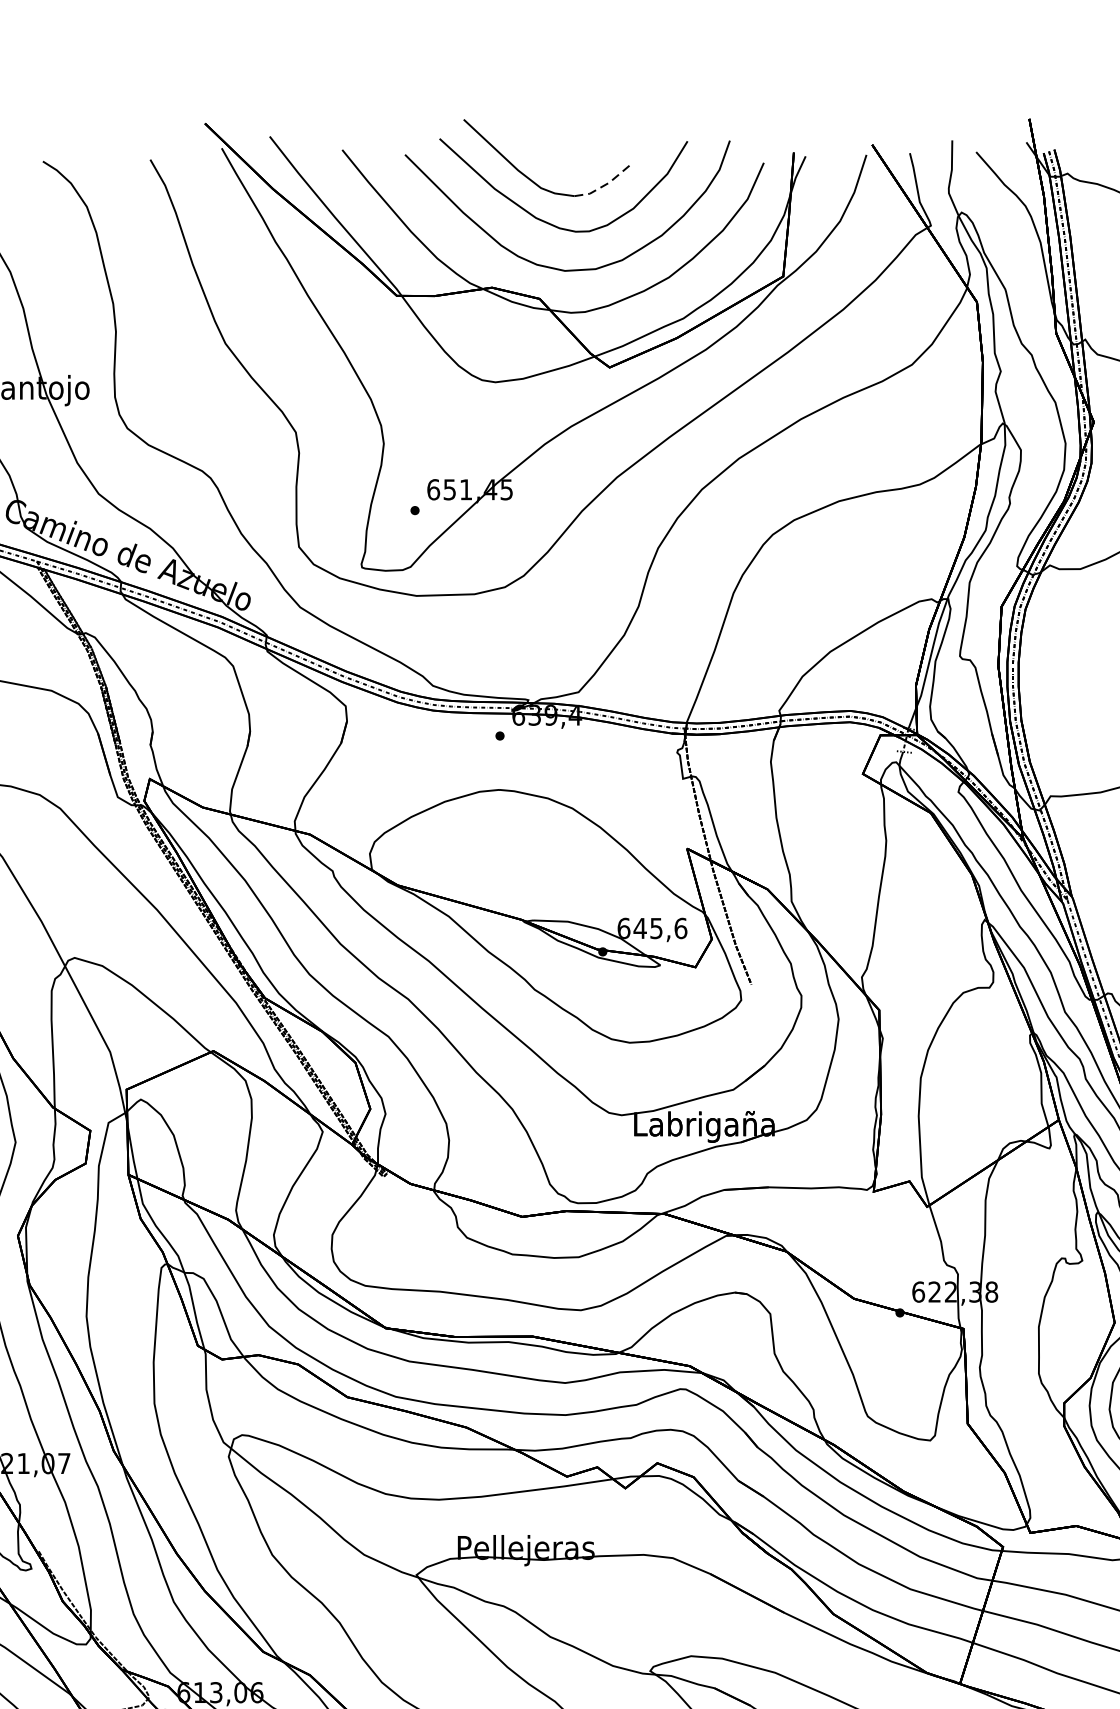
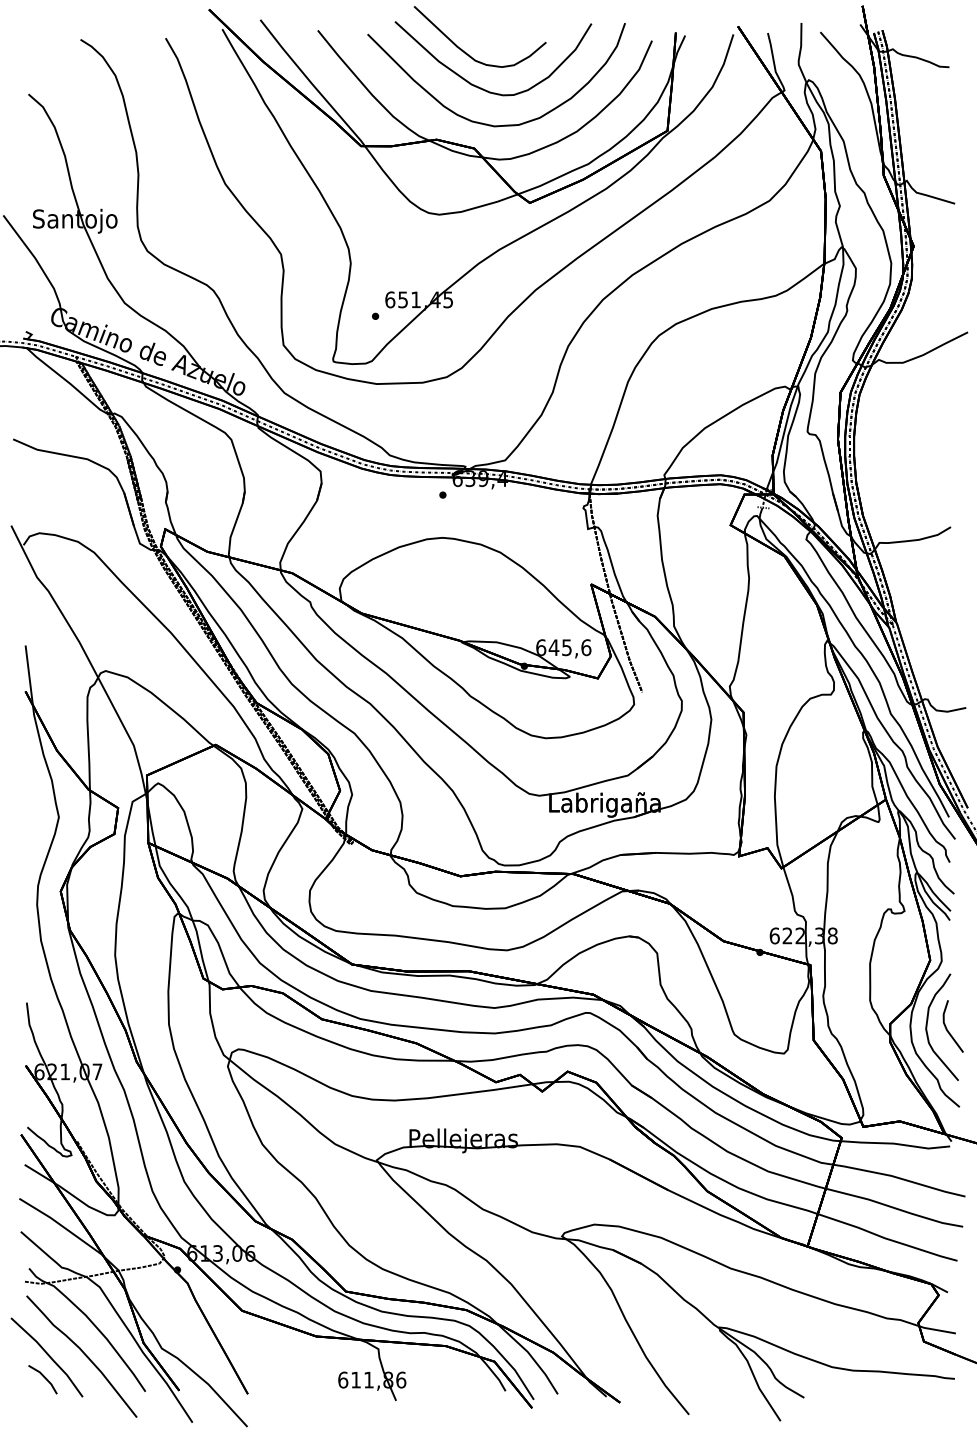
line: (605, 185) -> (526, 58), dashed -> solid

